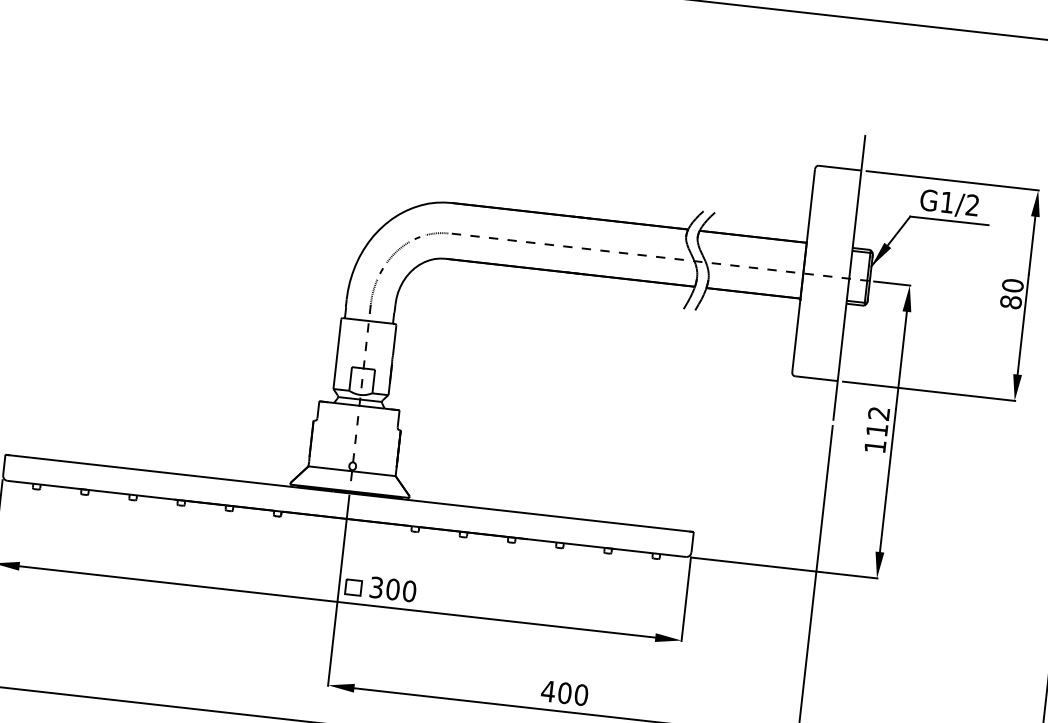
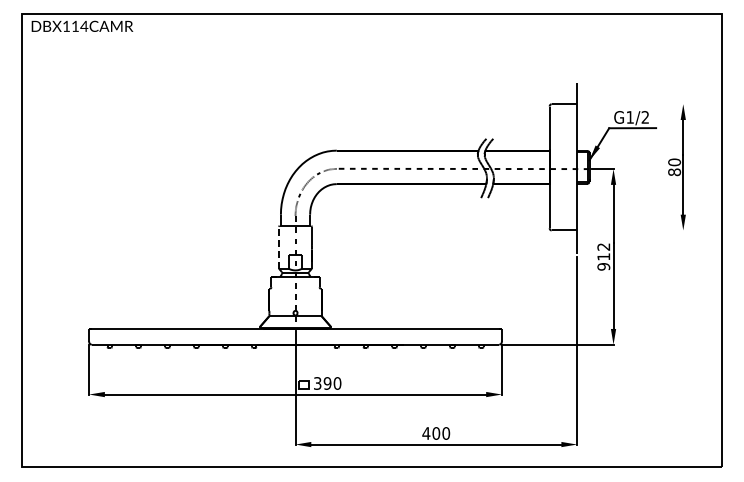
line: (951, 181) -> (631, 104), removed
line: (338, 353) -> (279, 247), solid -> dashed
line: (928, 391) -> (631, 230), removed
text: (874, 446) -> (603, 266), 112 -> 912
text: (392, 589) -> (327, 383), 300 -> 390

